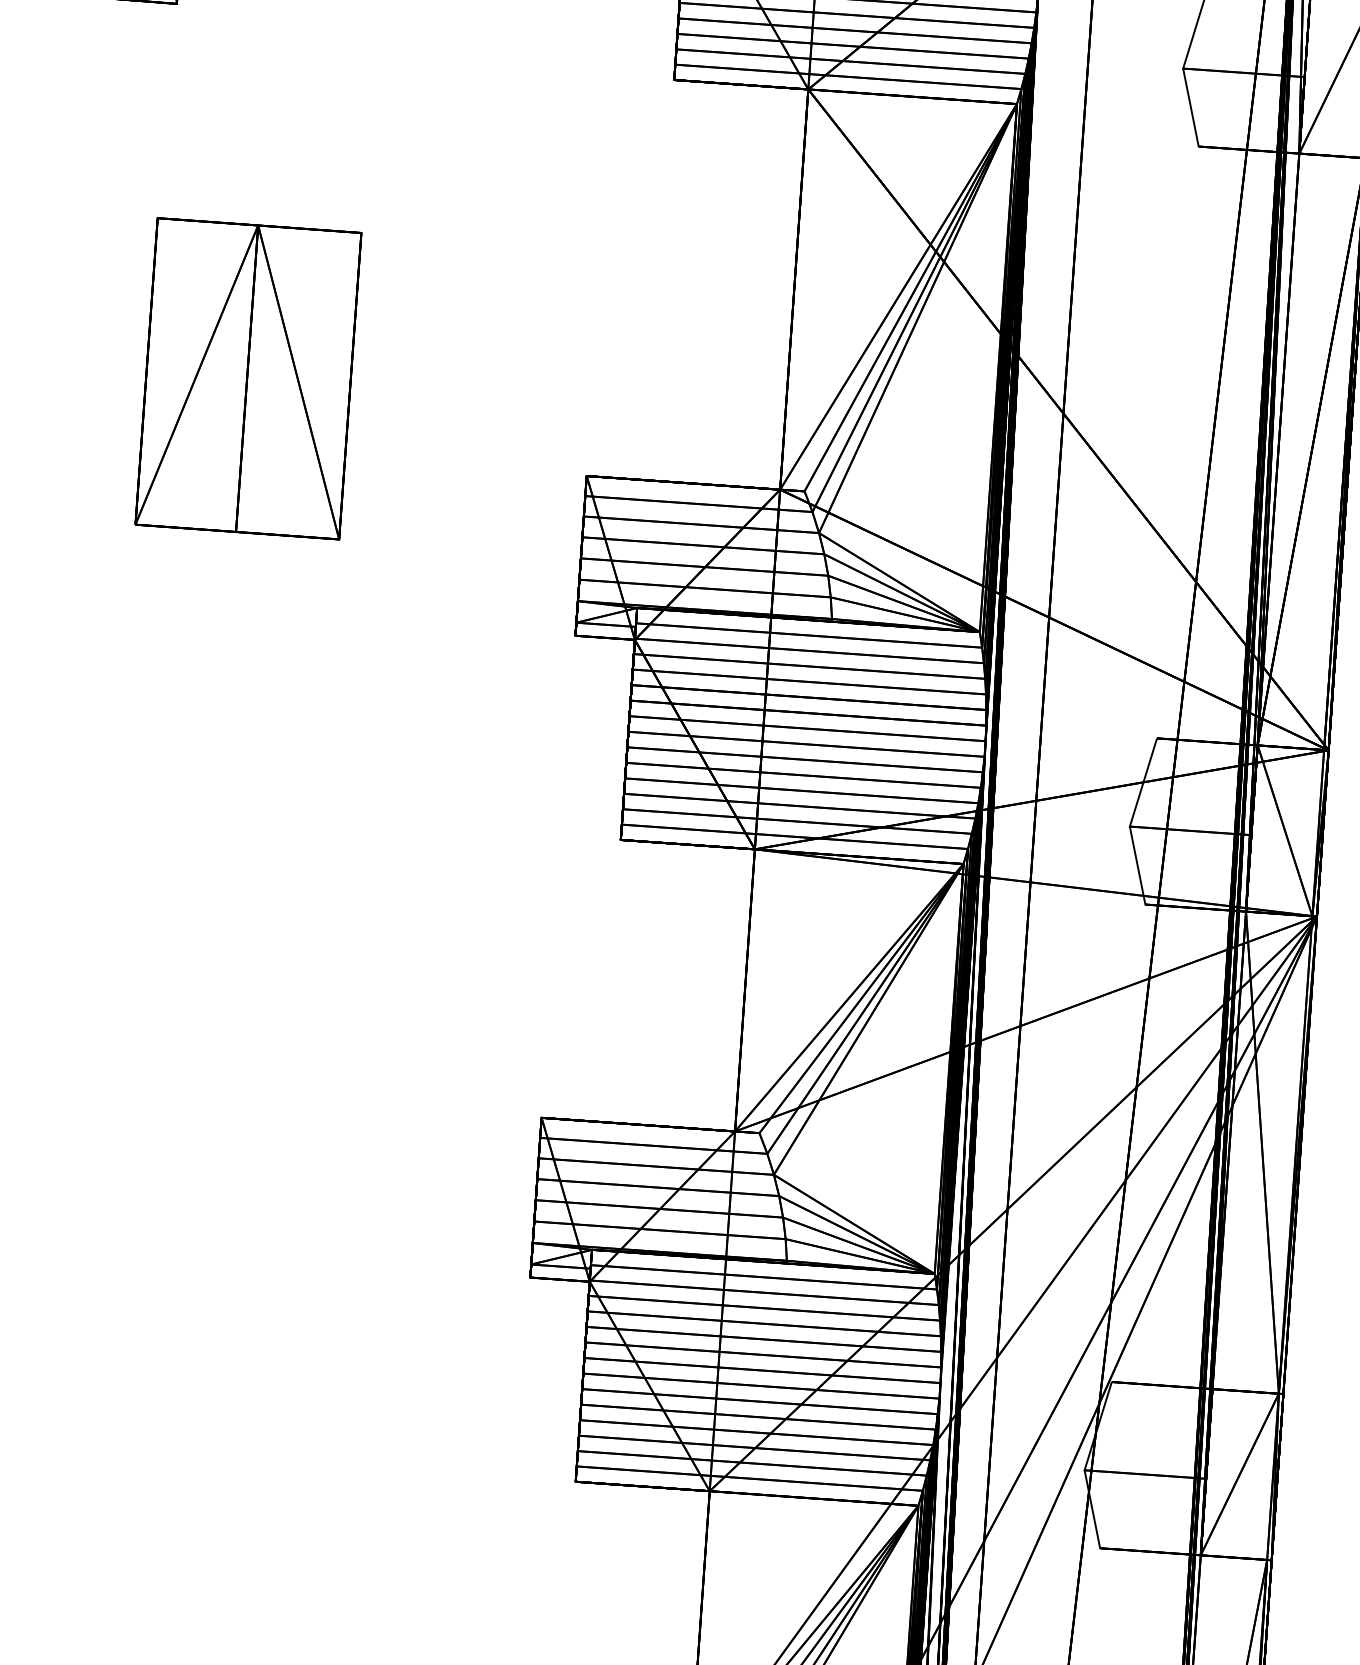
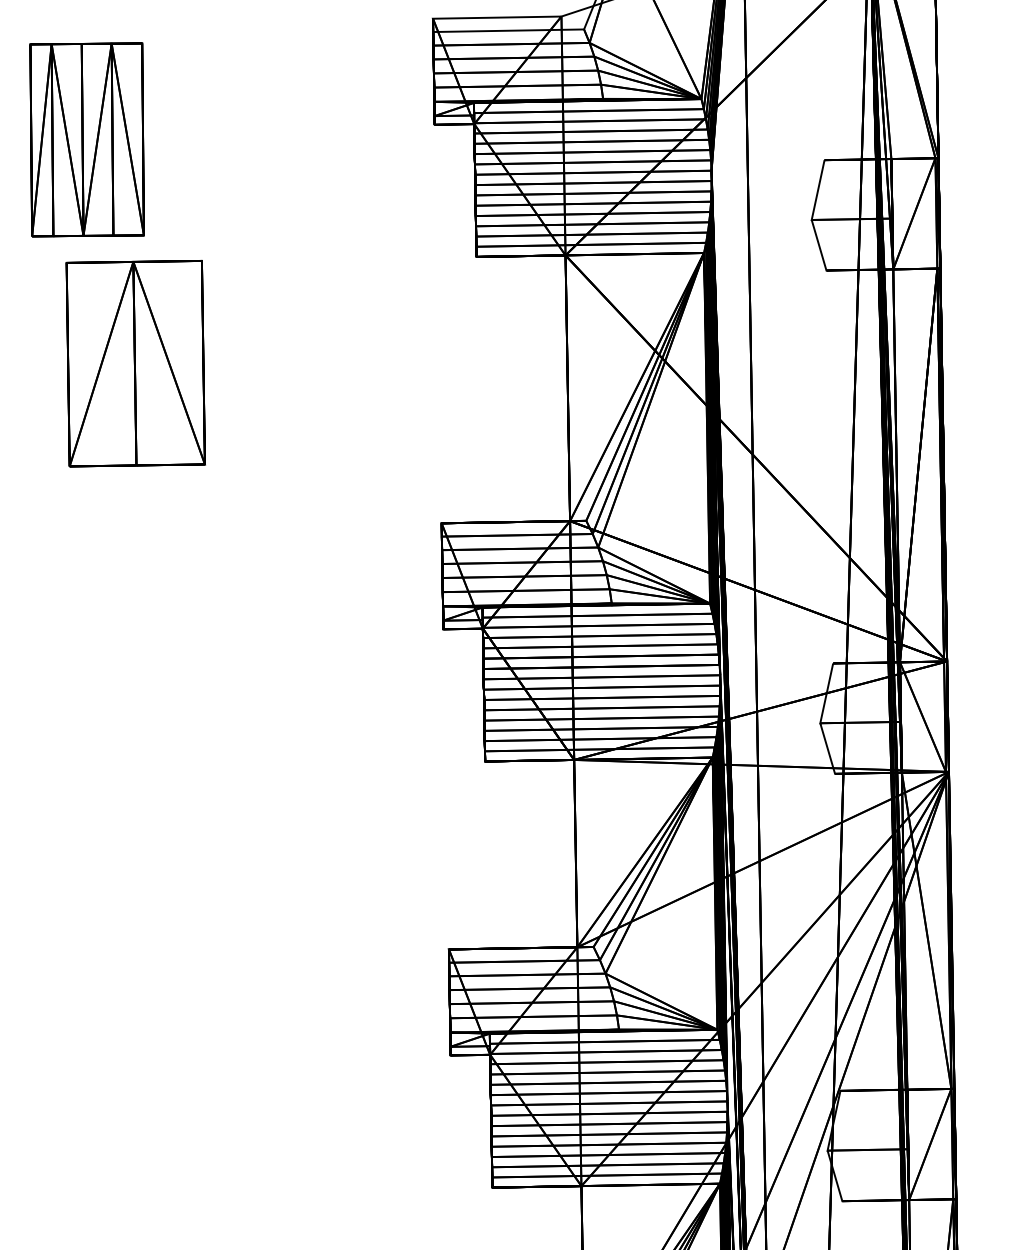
part: (248, 378) -> (135, 363), moved

